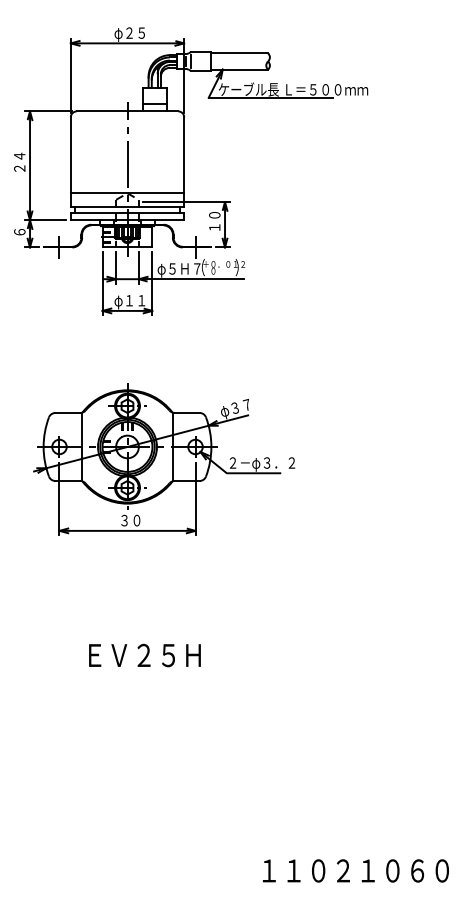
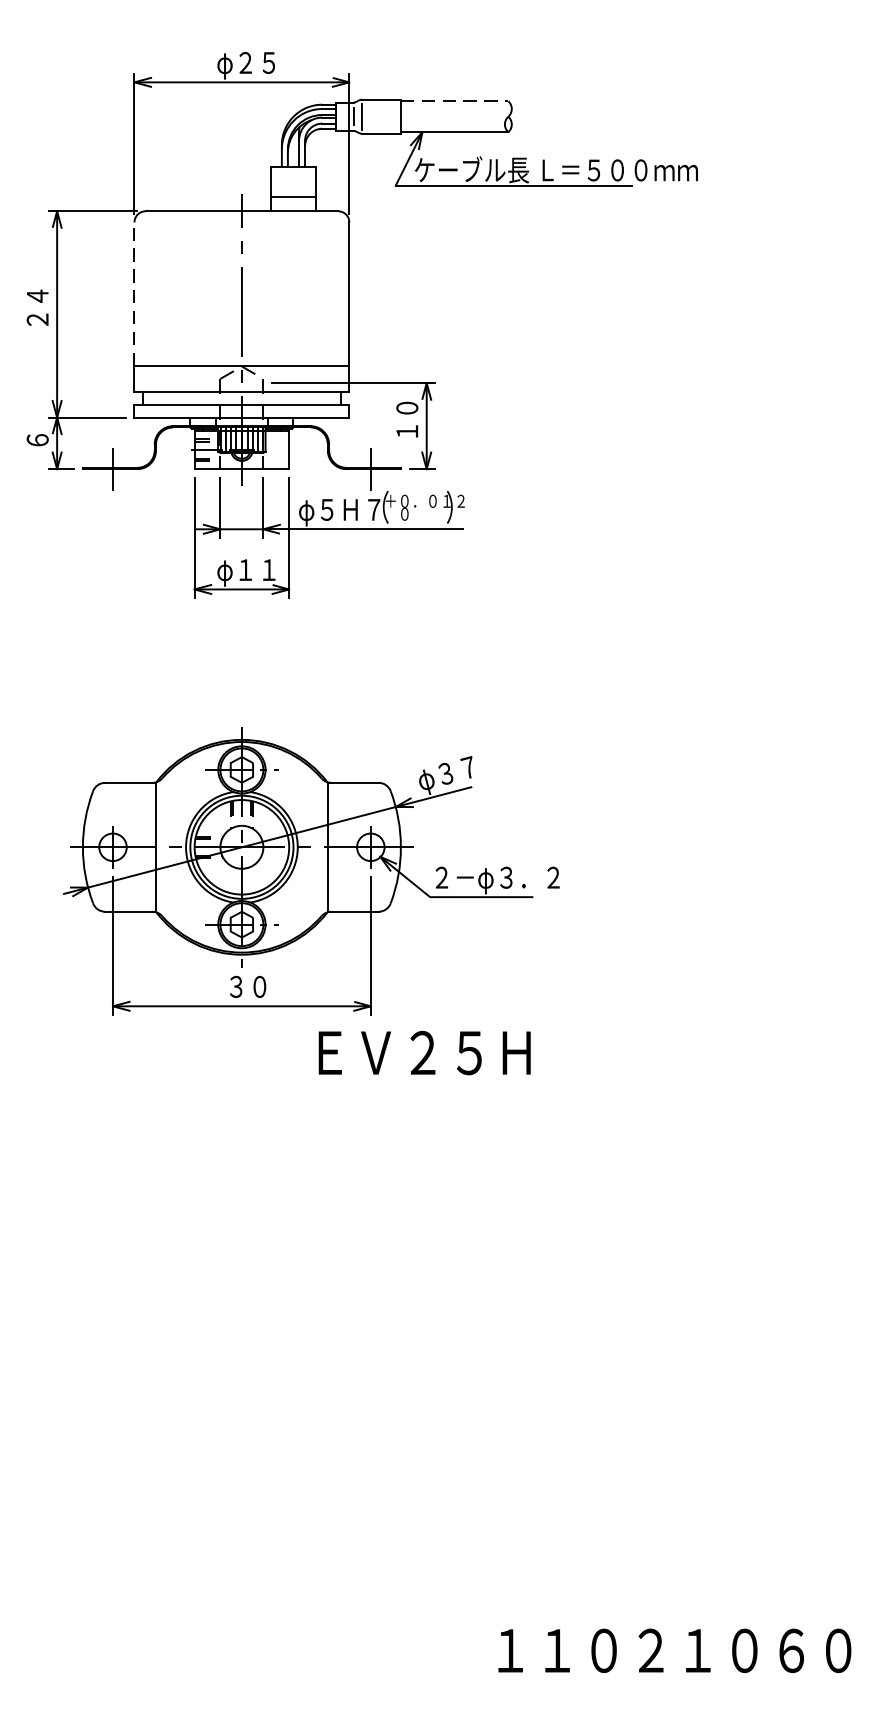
line: (240, 53) -> (456, 101), solid -> dashed
line: (70, 155) -> (133, 294), solid -> dashed
text: (144, 655) -> (423, 1052), moved

